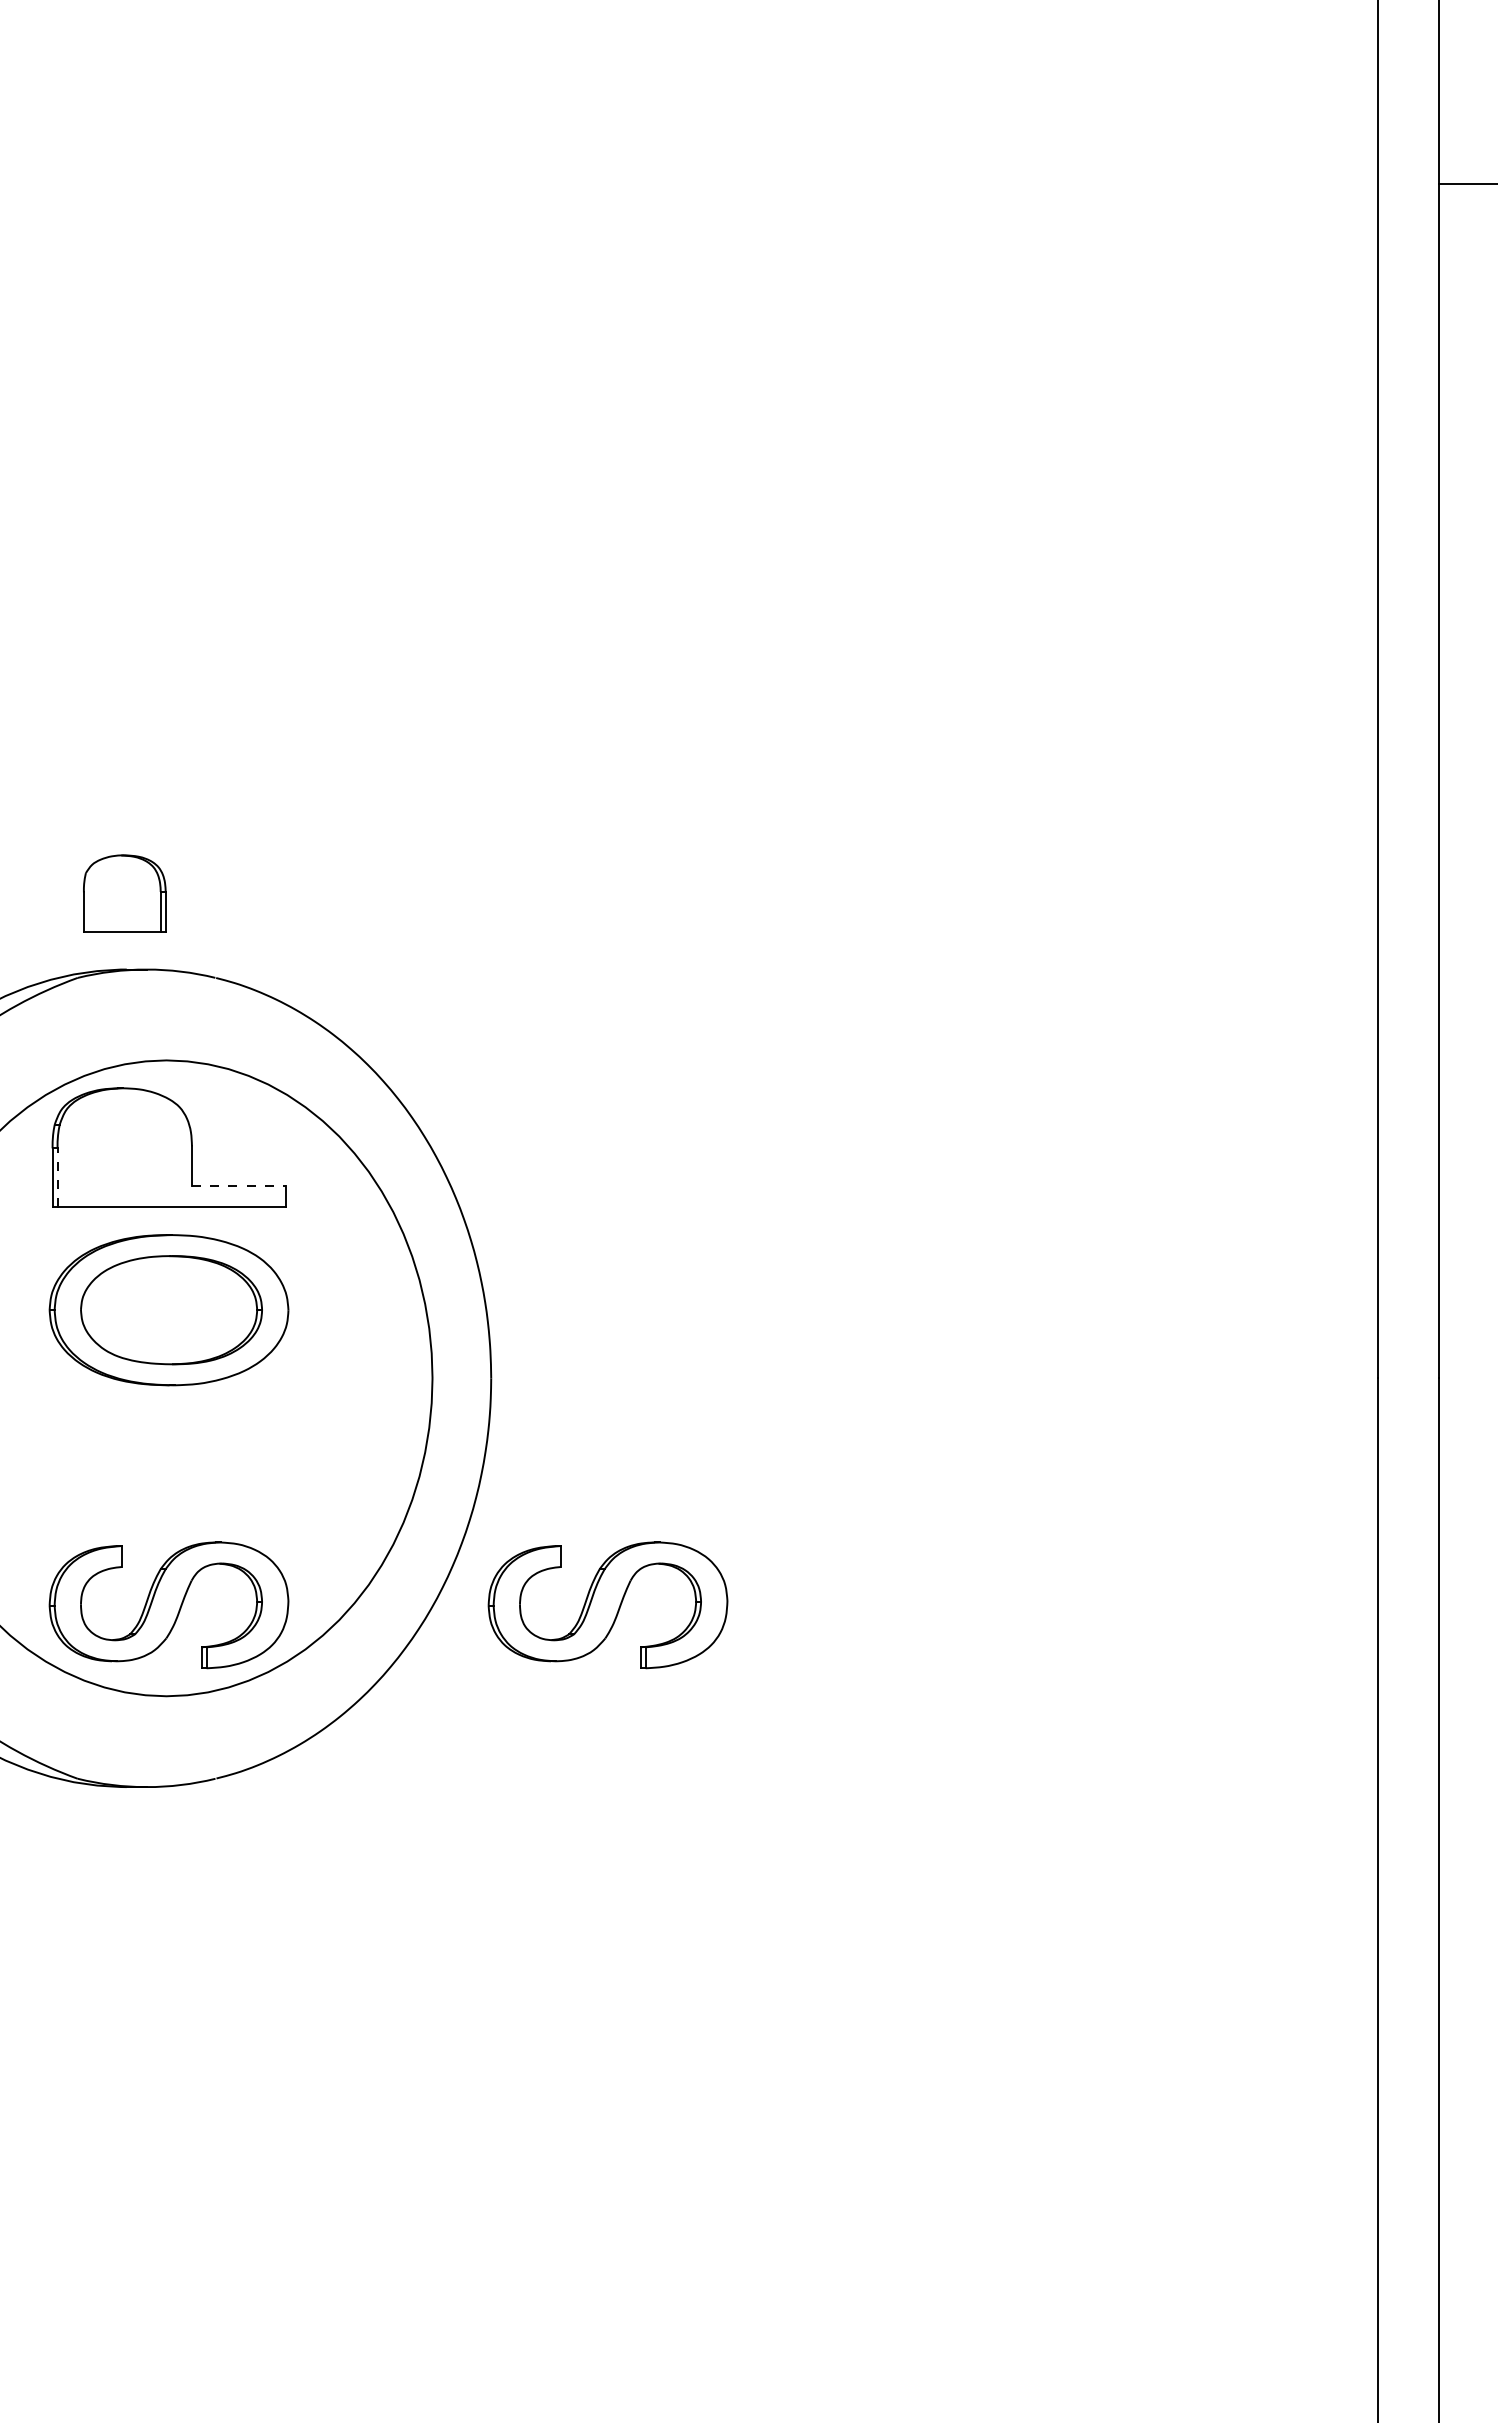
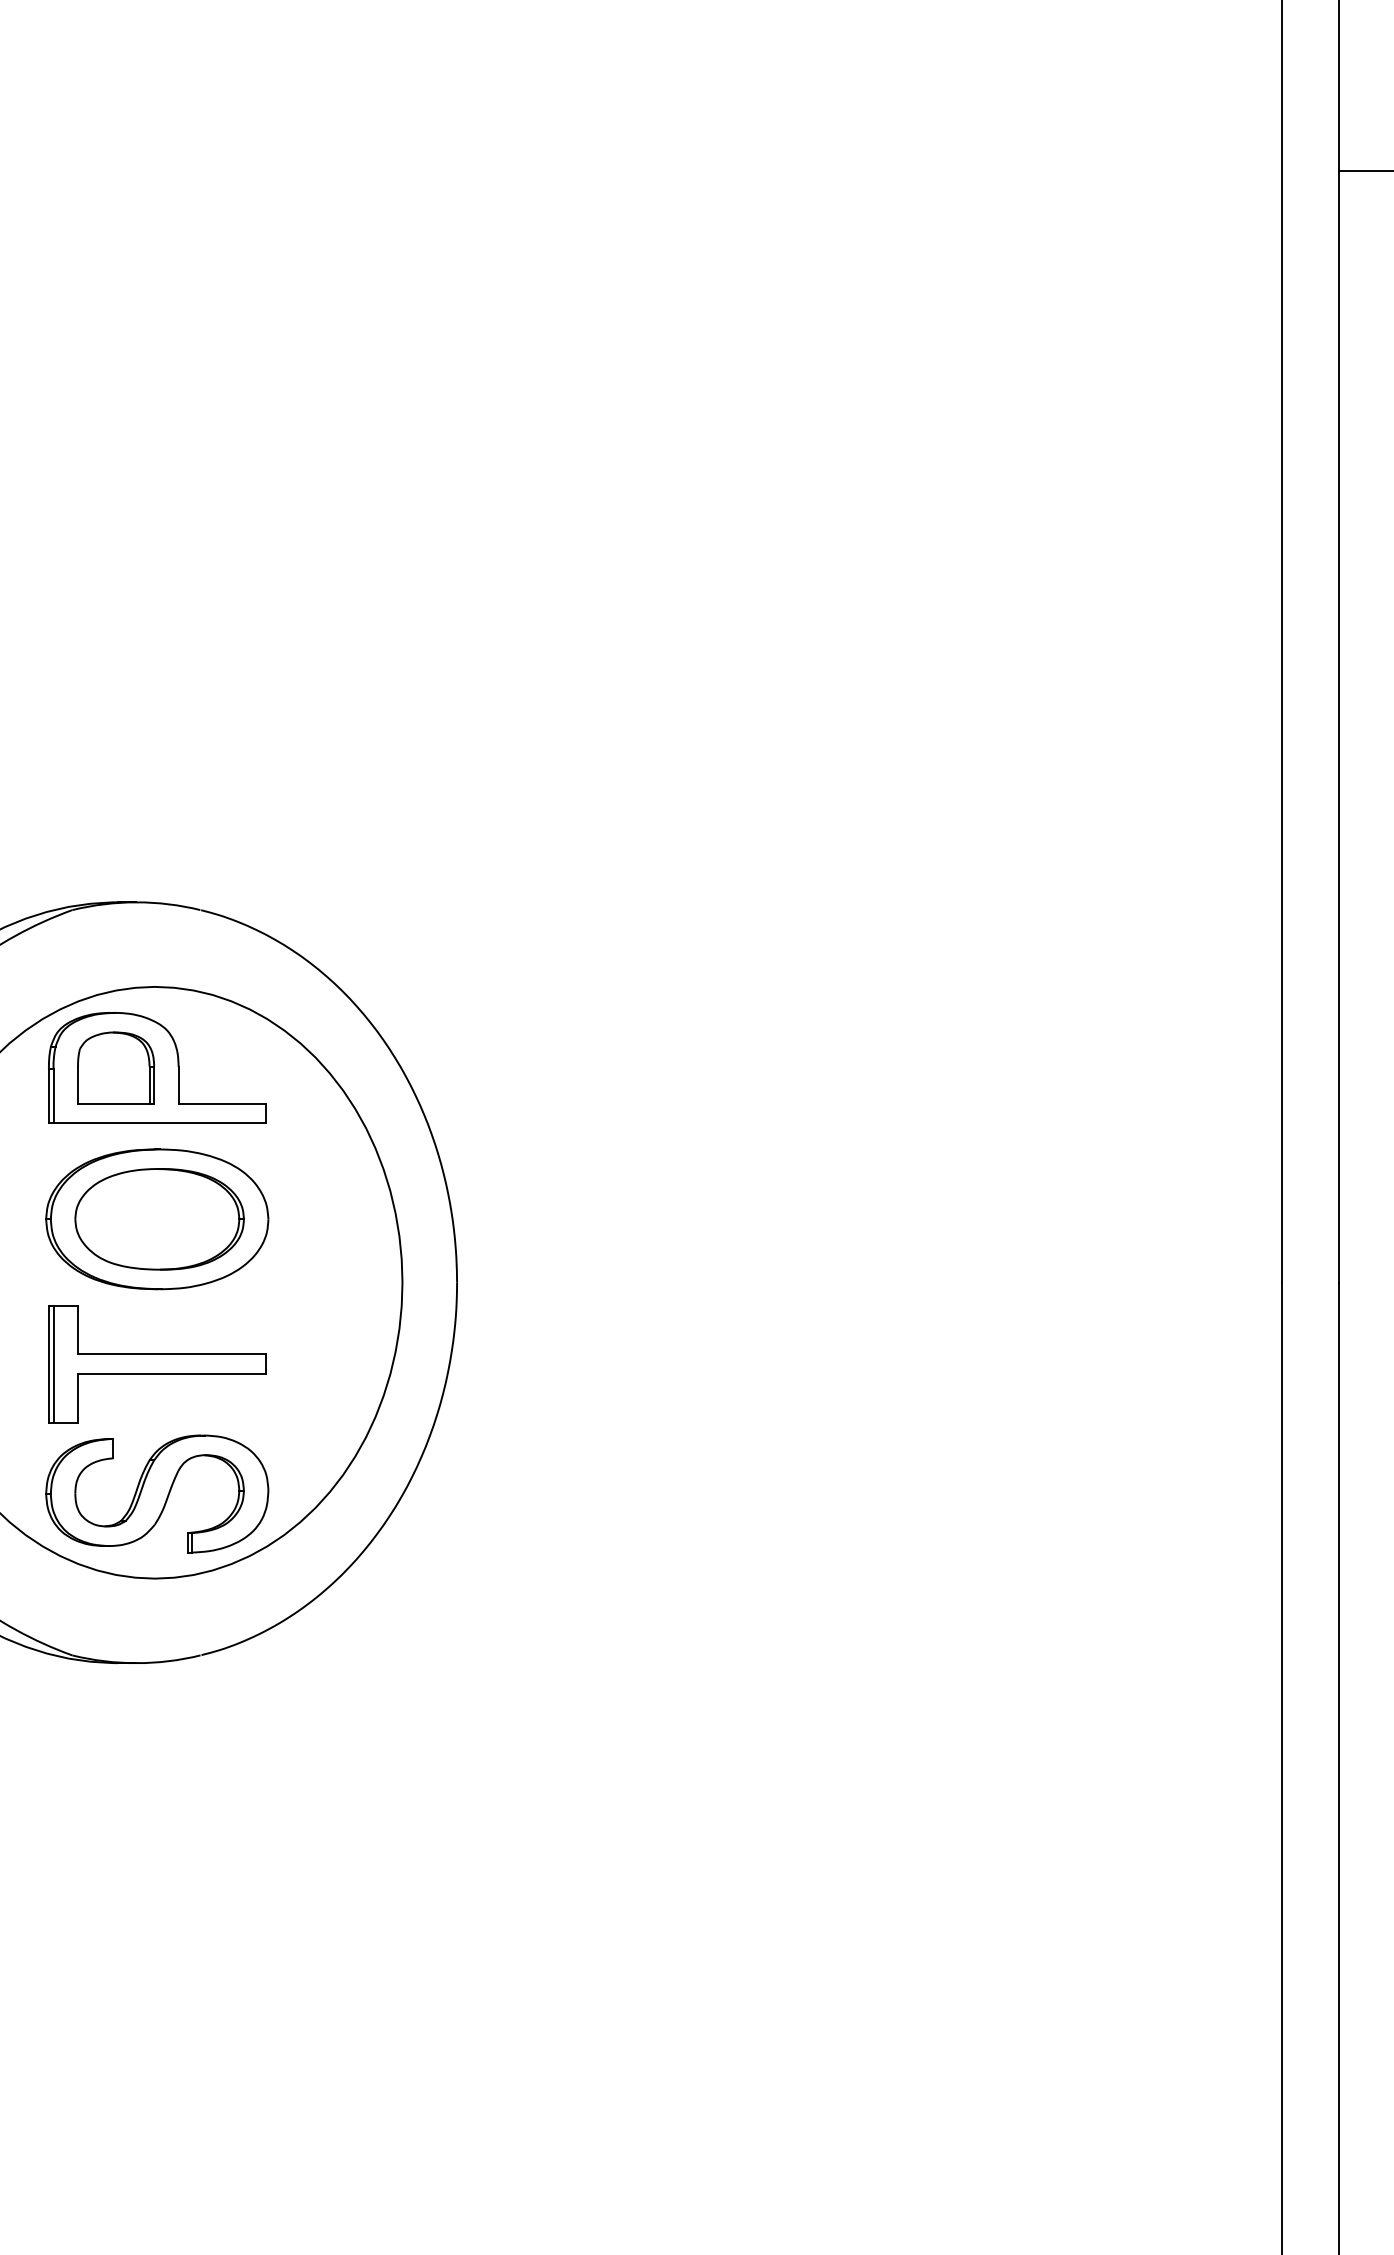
part: (124, 893) -> (115, 1067), moved
line: (57, 1177) -> (53, 1095), dashed -> solid
line: (238, 1186) -> (221, 1104), dashed -> solid
part: (169, 1465) -> (157, 1363), added
part: (607, 1605) -> (565, 1494), removed

